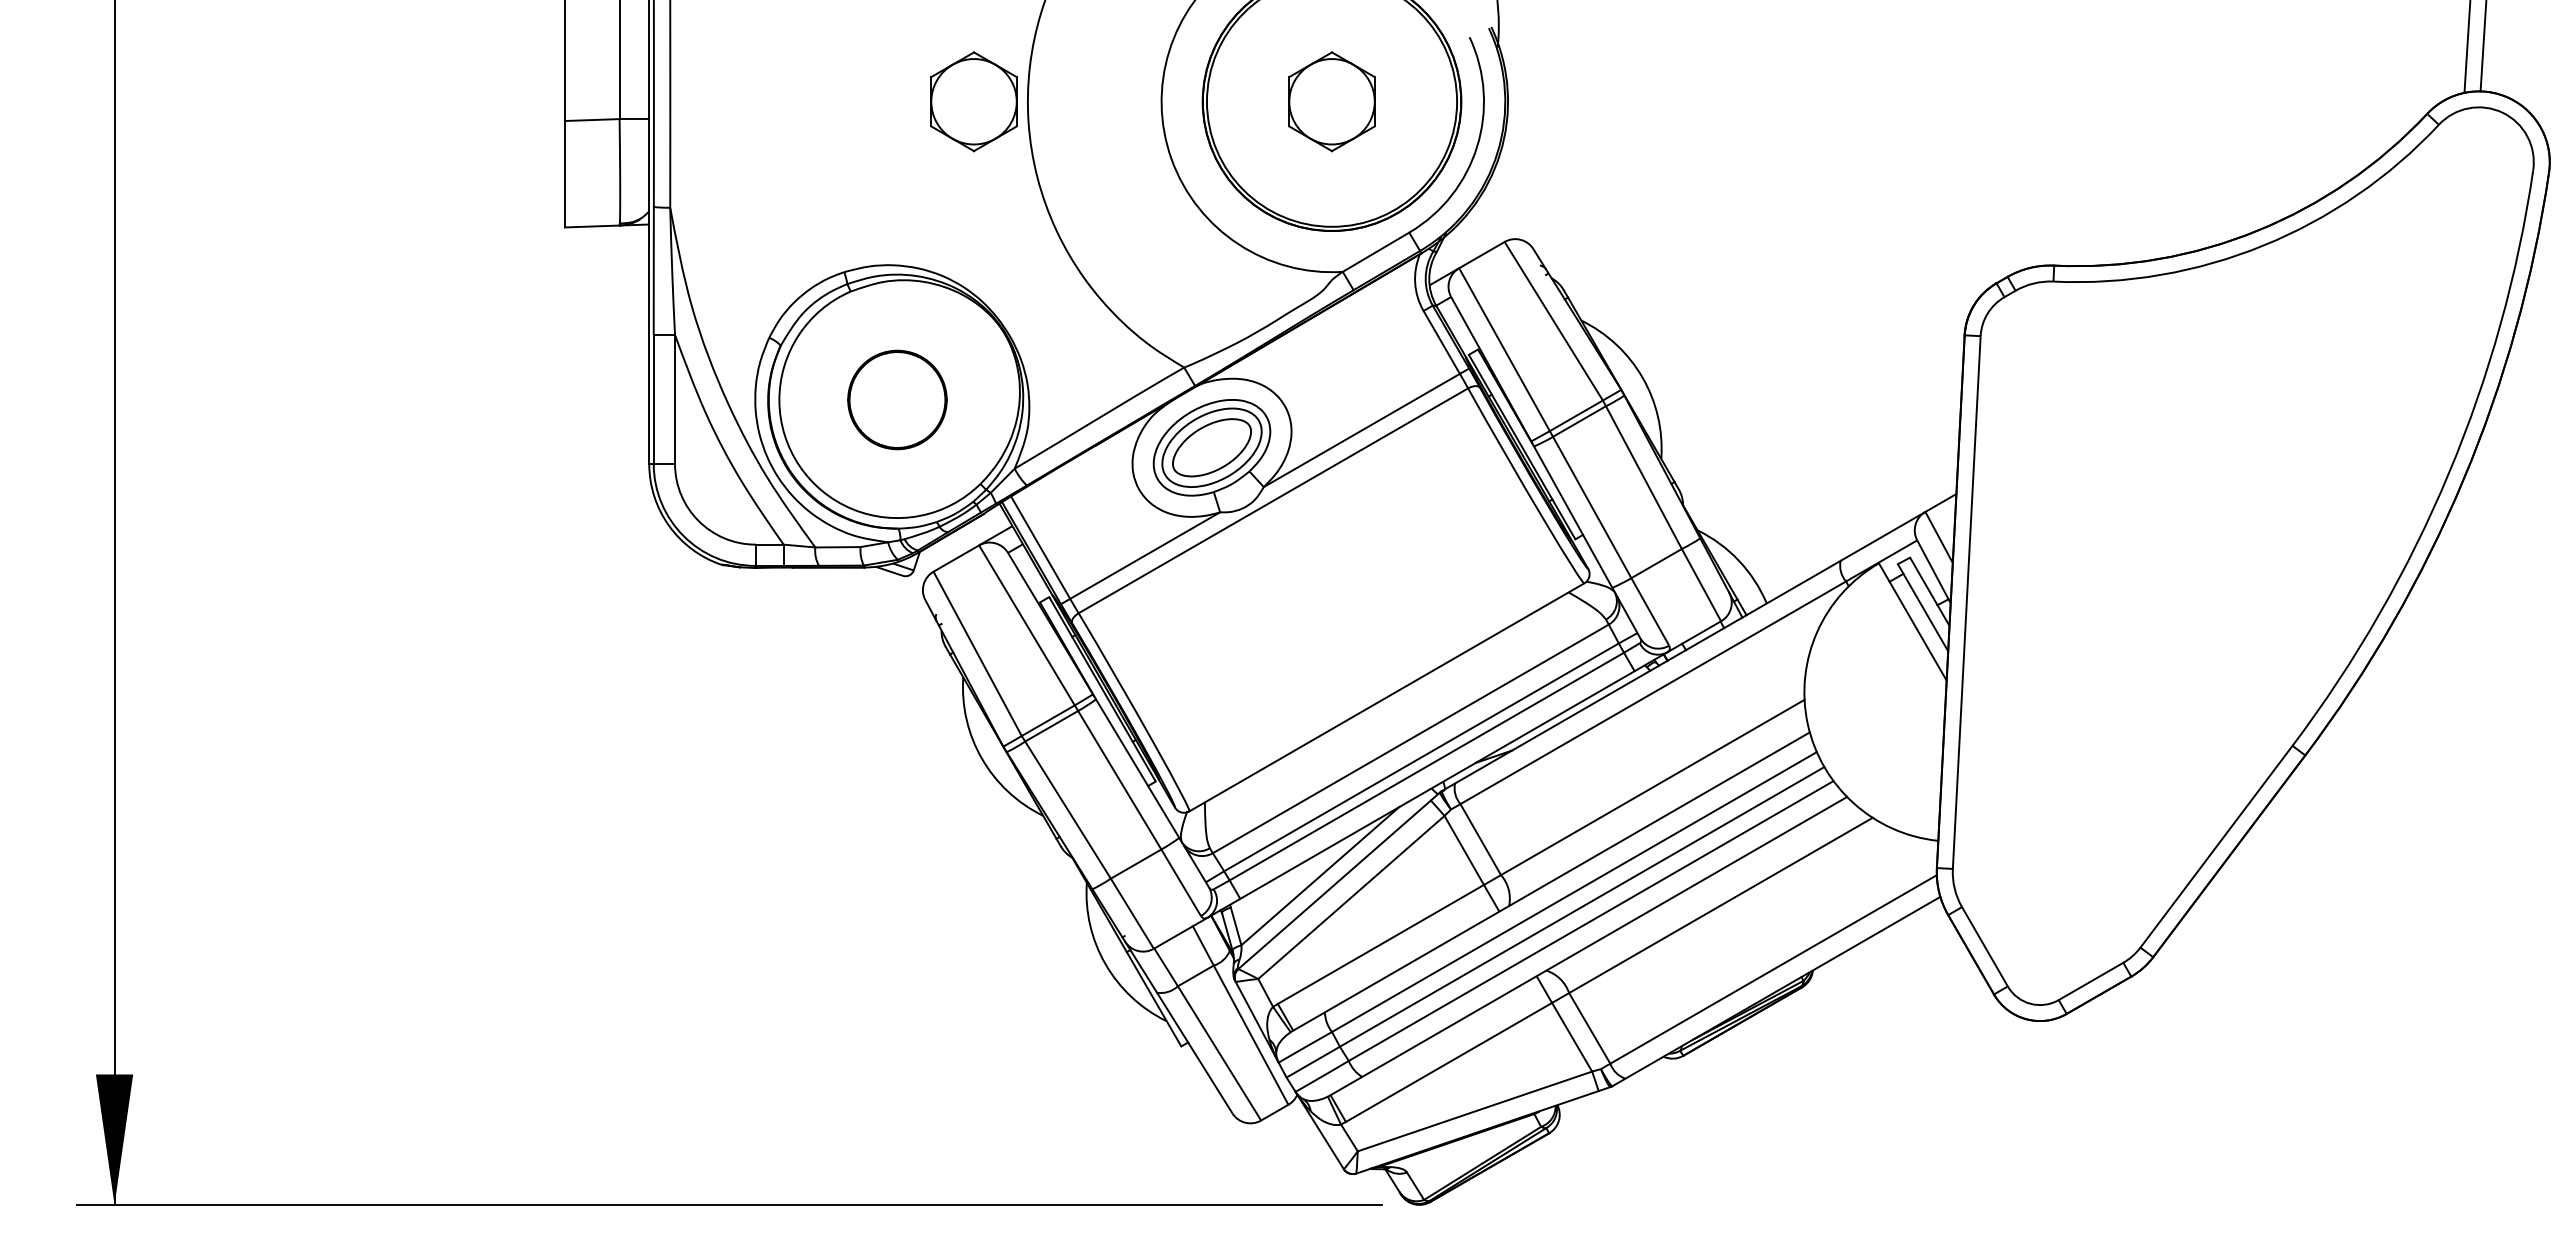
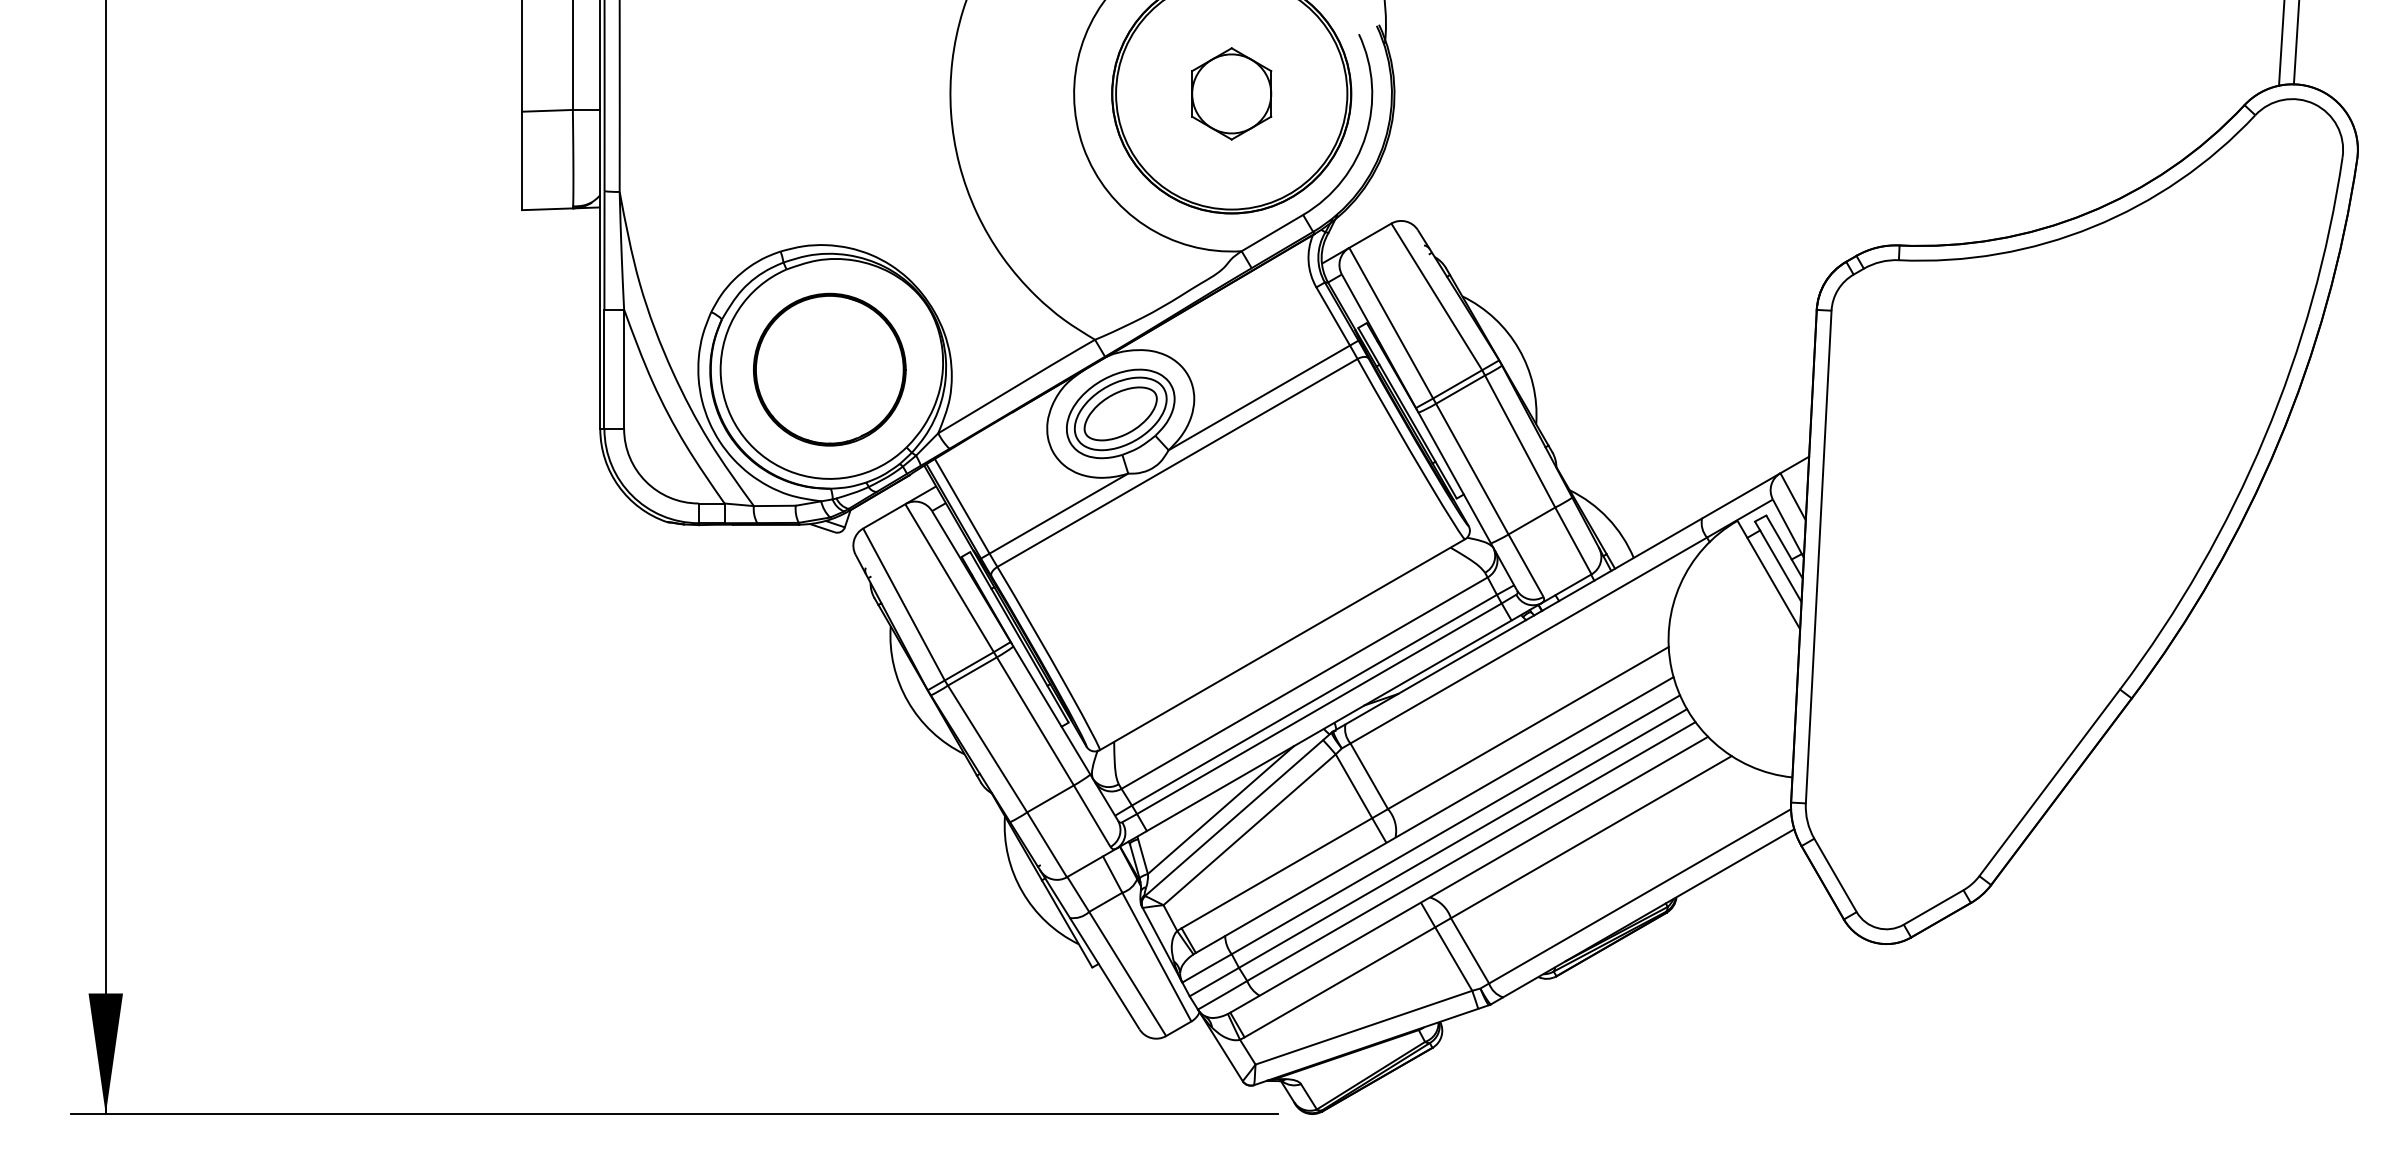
part: (973, 101) -> (900, 93), removed
part: (897, 399) -> (829, 369), size x1.67

